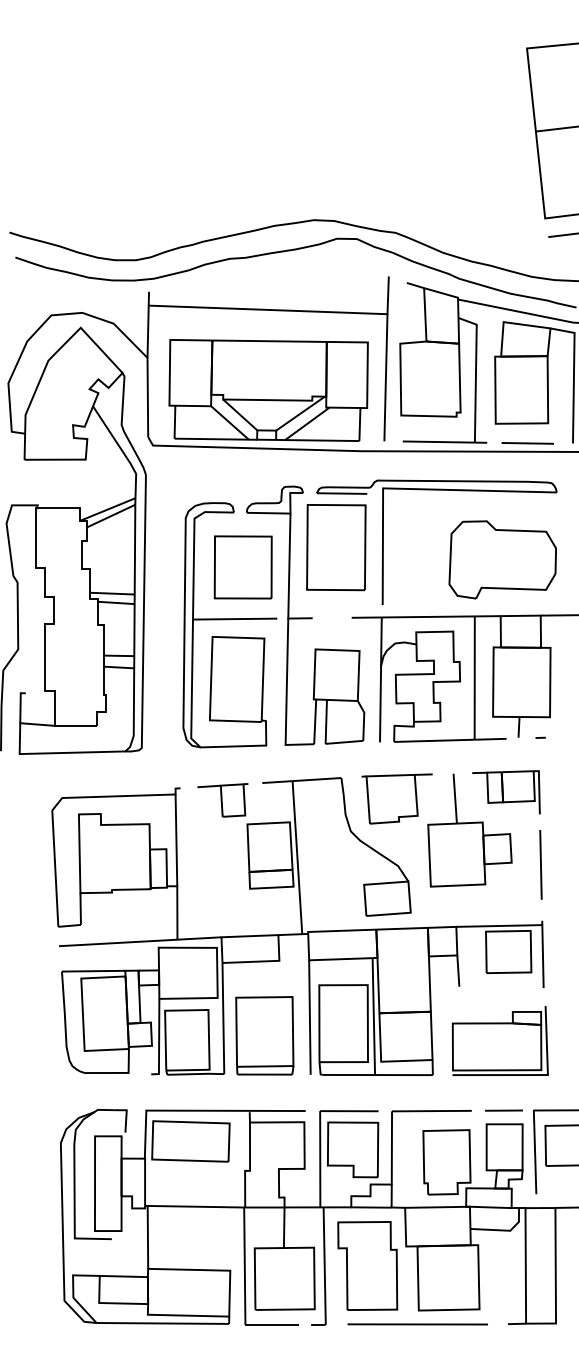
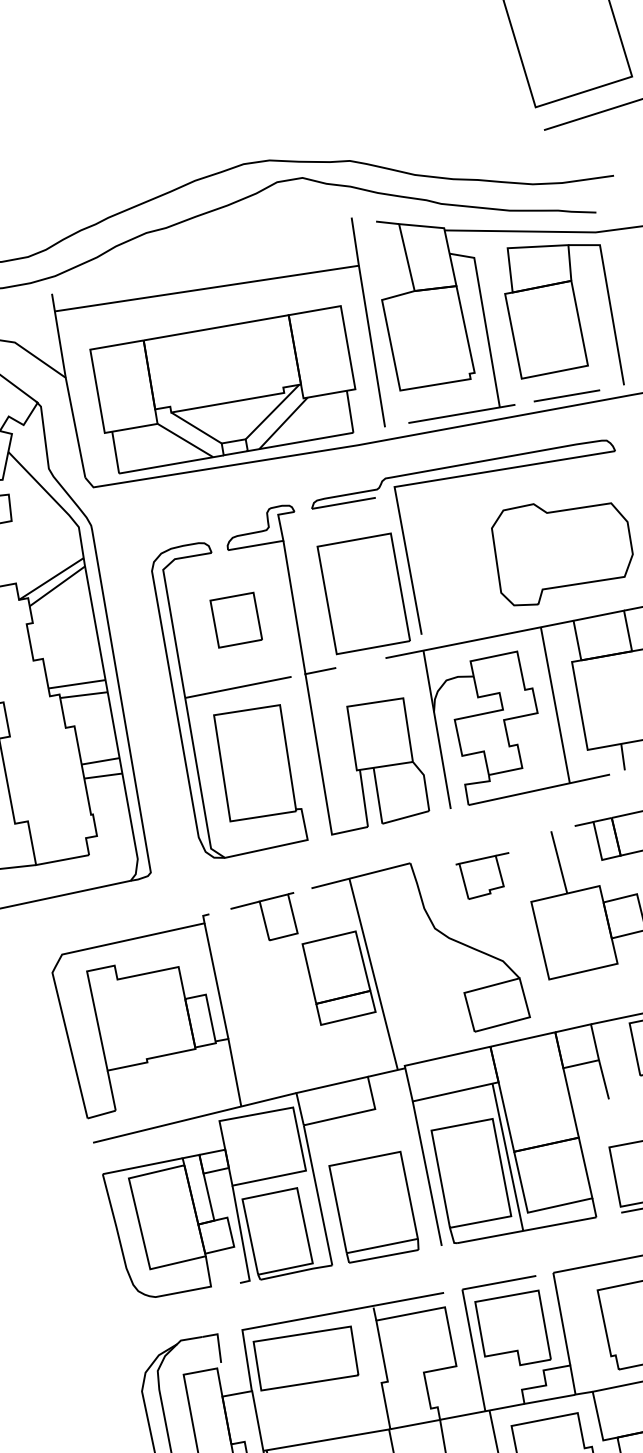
part: (336, 547) -> (364, 593), moved
part: (242, 567) -> (235, 620), size x0.6
part: (396, 798) -> (484, 876), size x0.6

